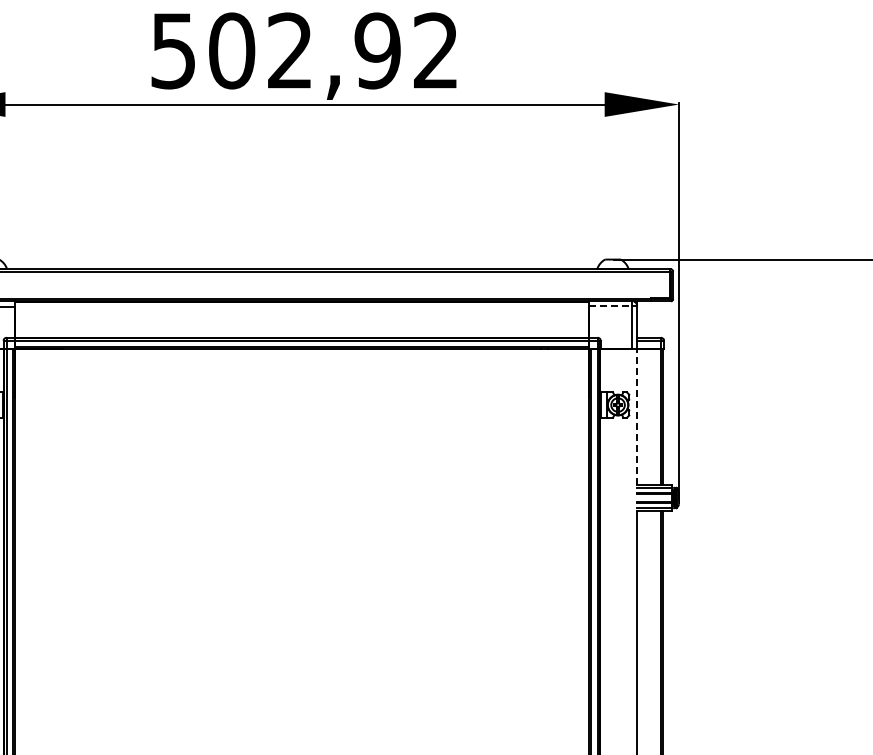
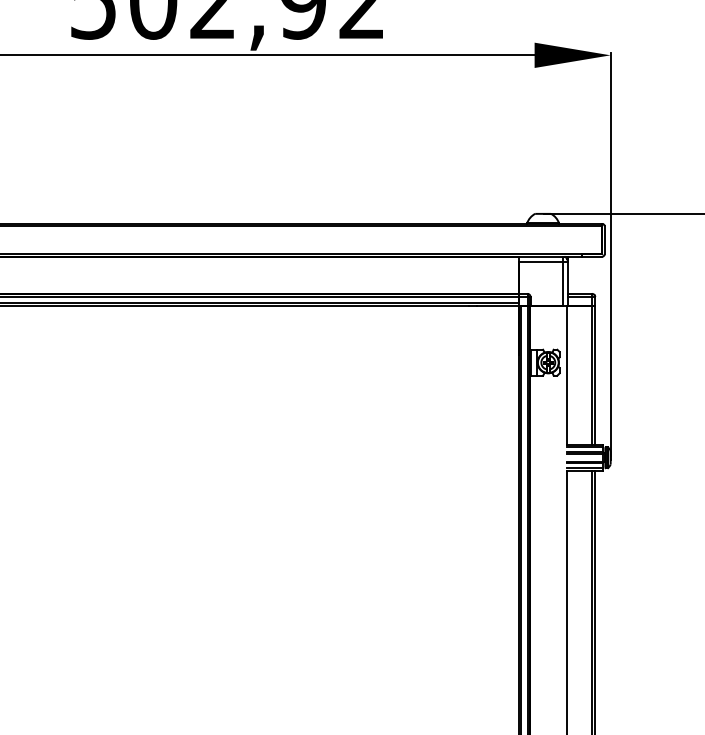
line: (611, 306) -> (541, 261), dashed -> solid
line: (636, 416) -> (567, 374), dashed -> solid

